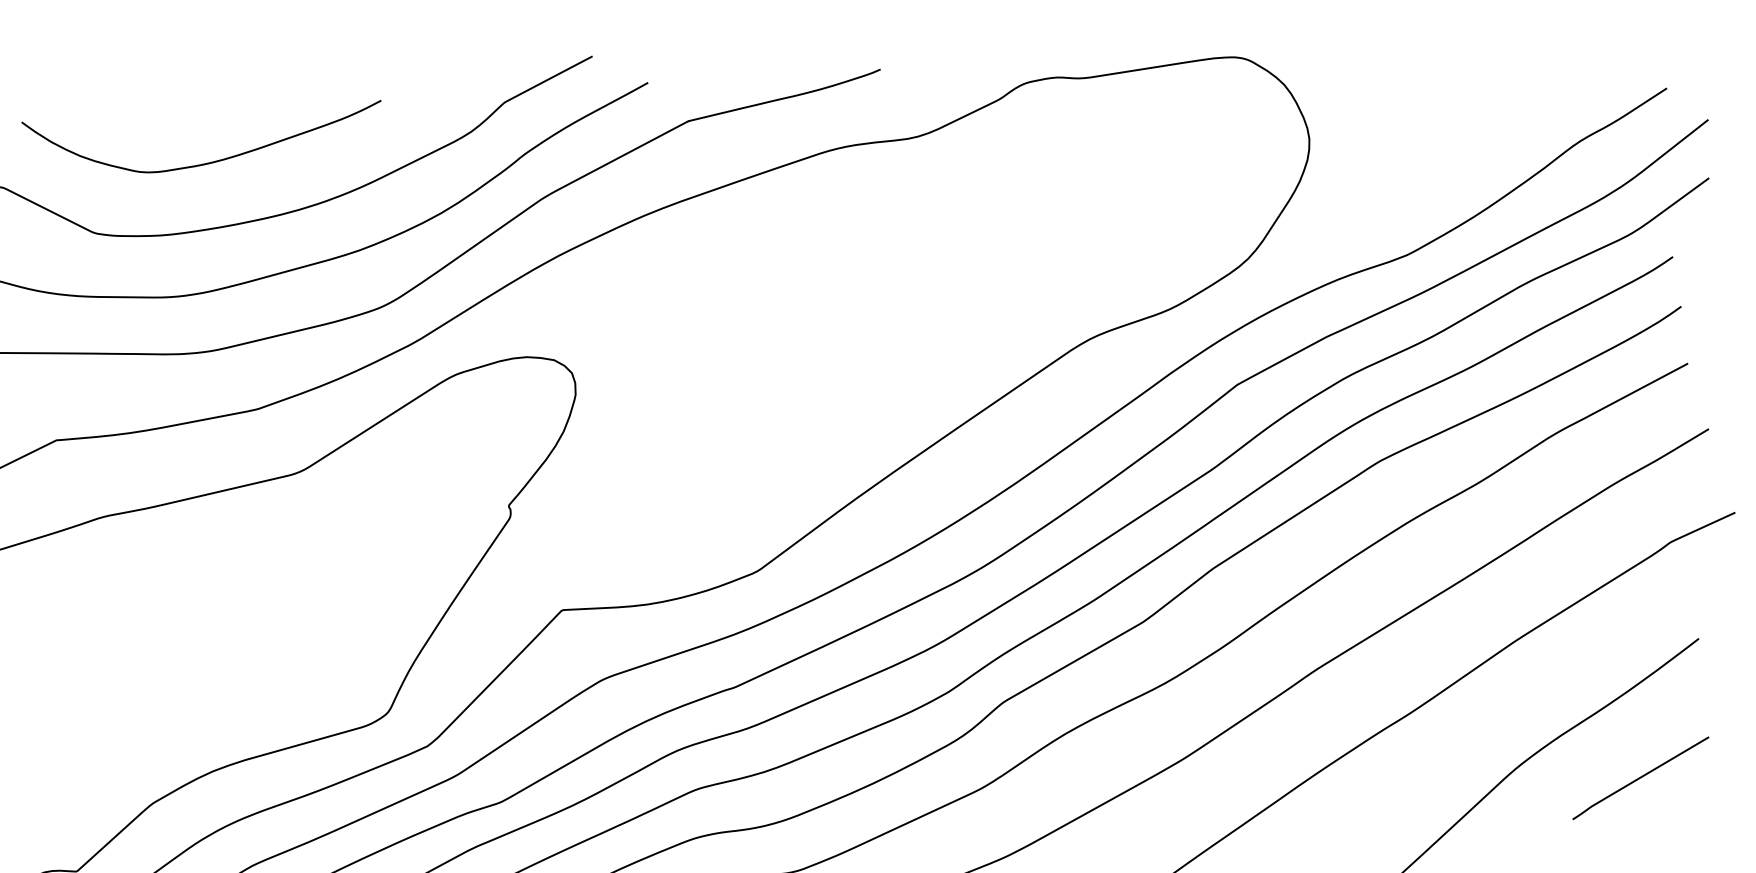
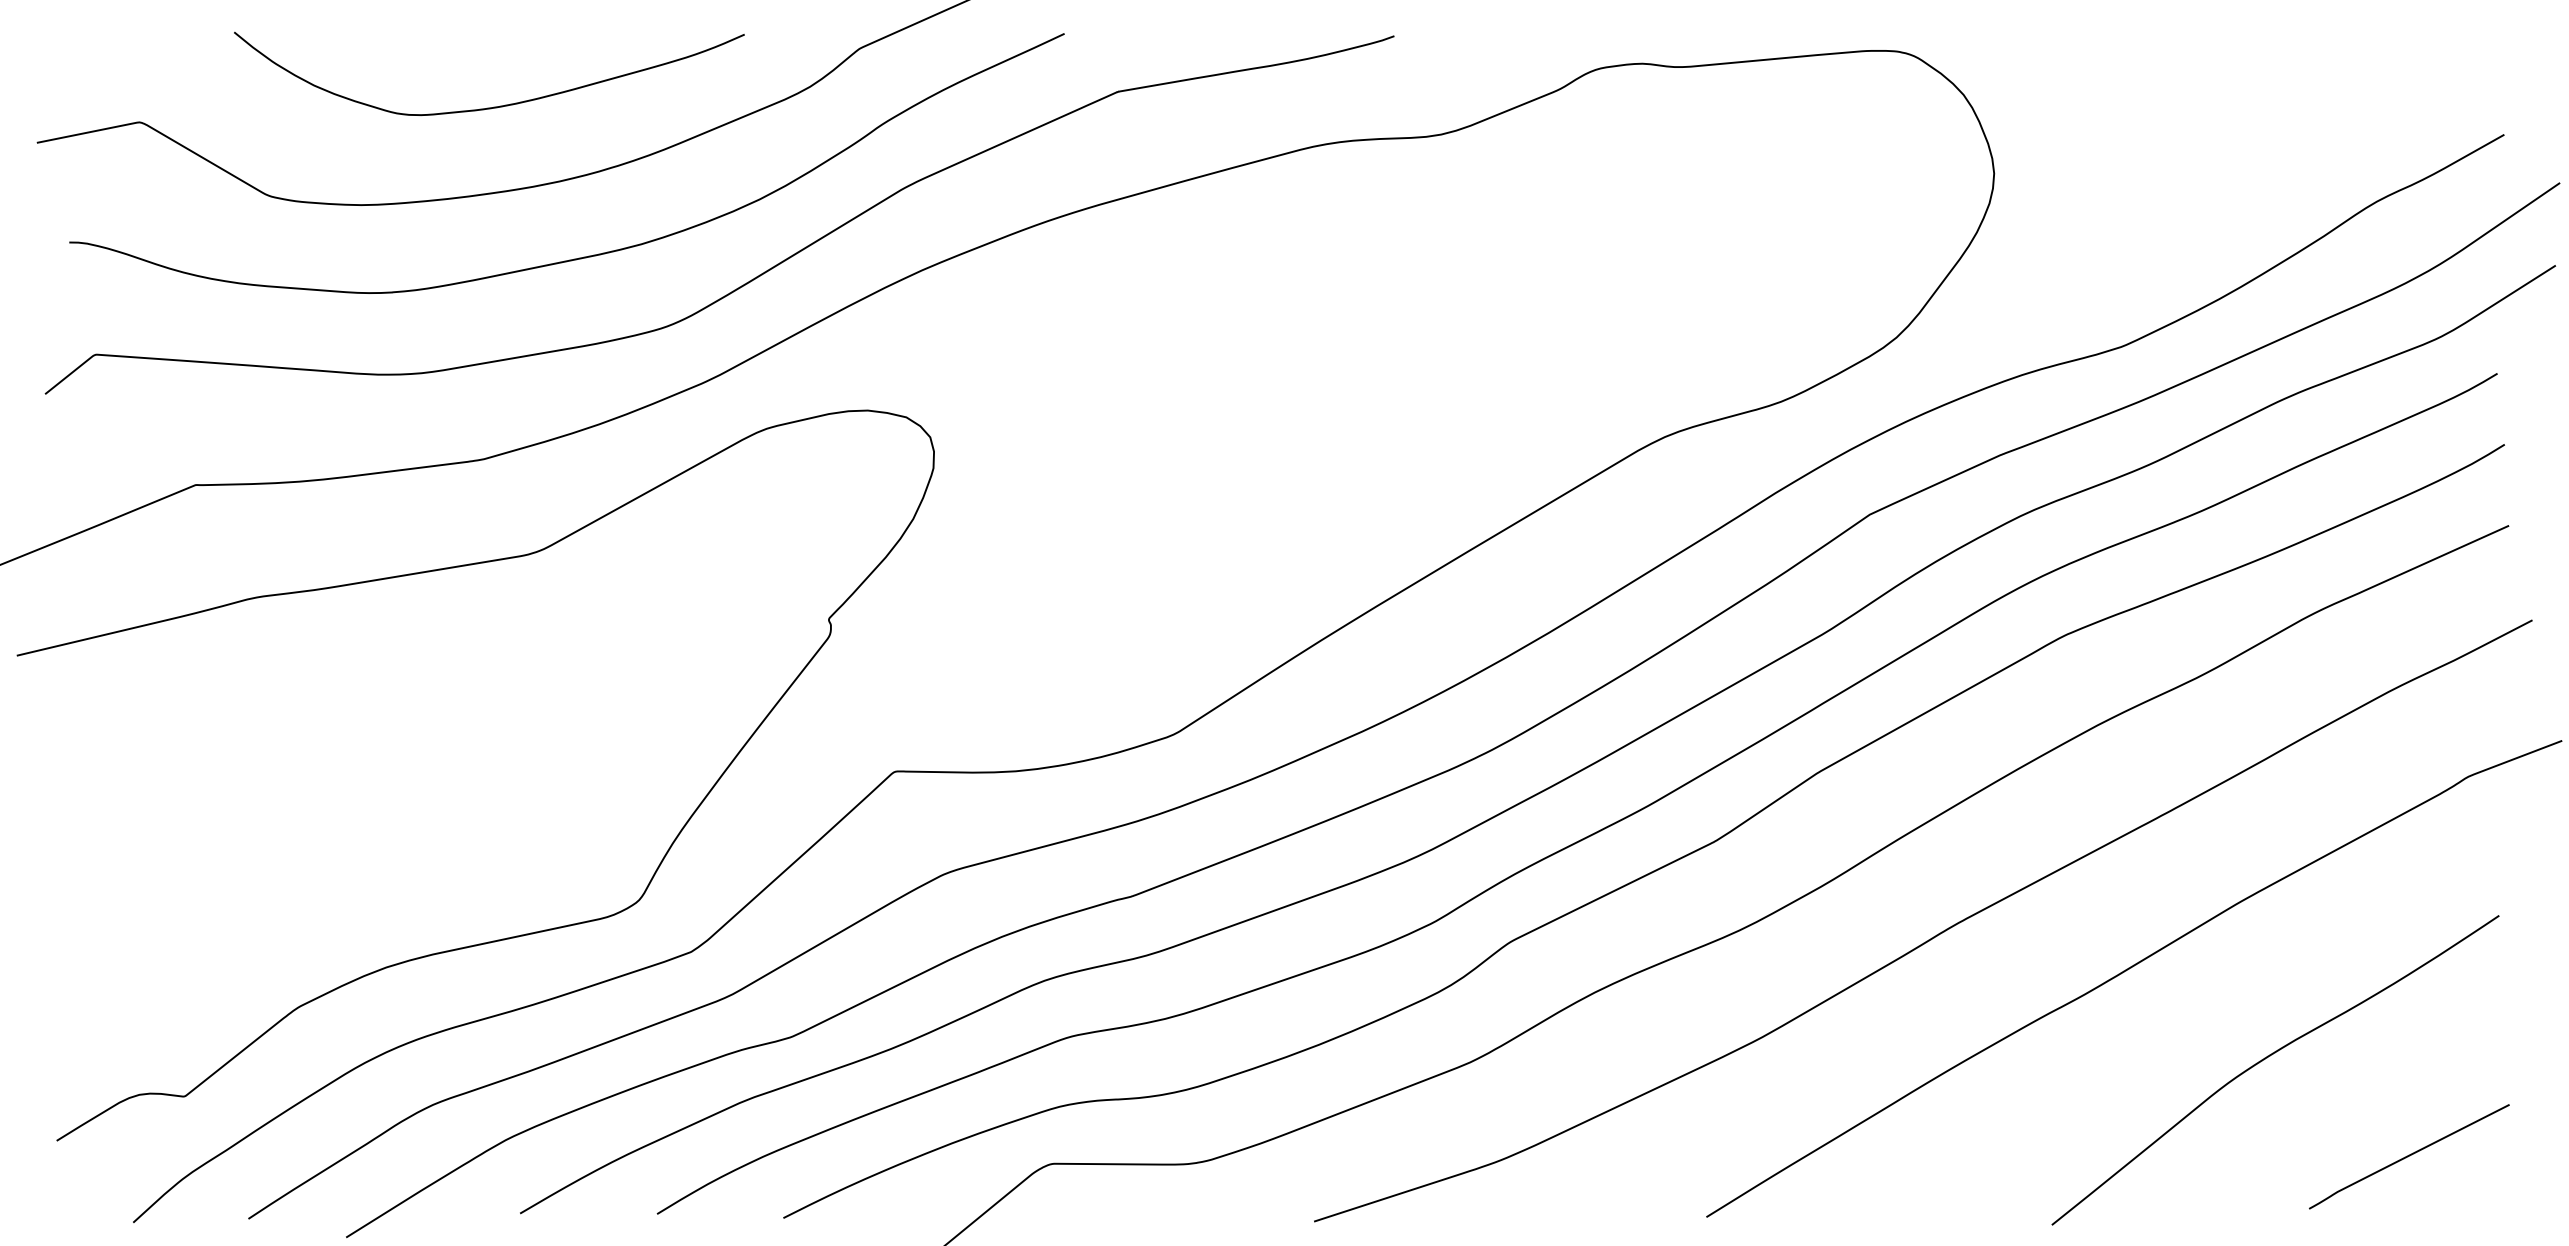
curve: (207, 162) -> (493, 106), moved
curve: (1640, 778) -> (2409, 1156), moved

